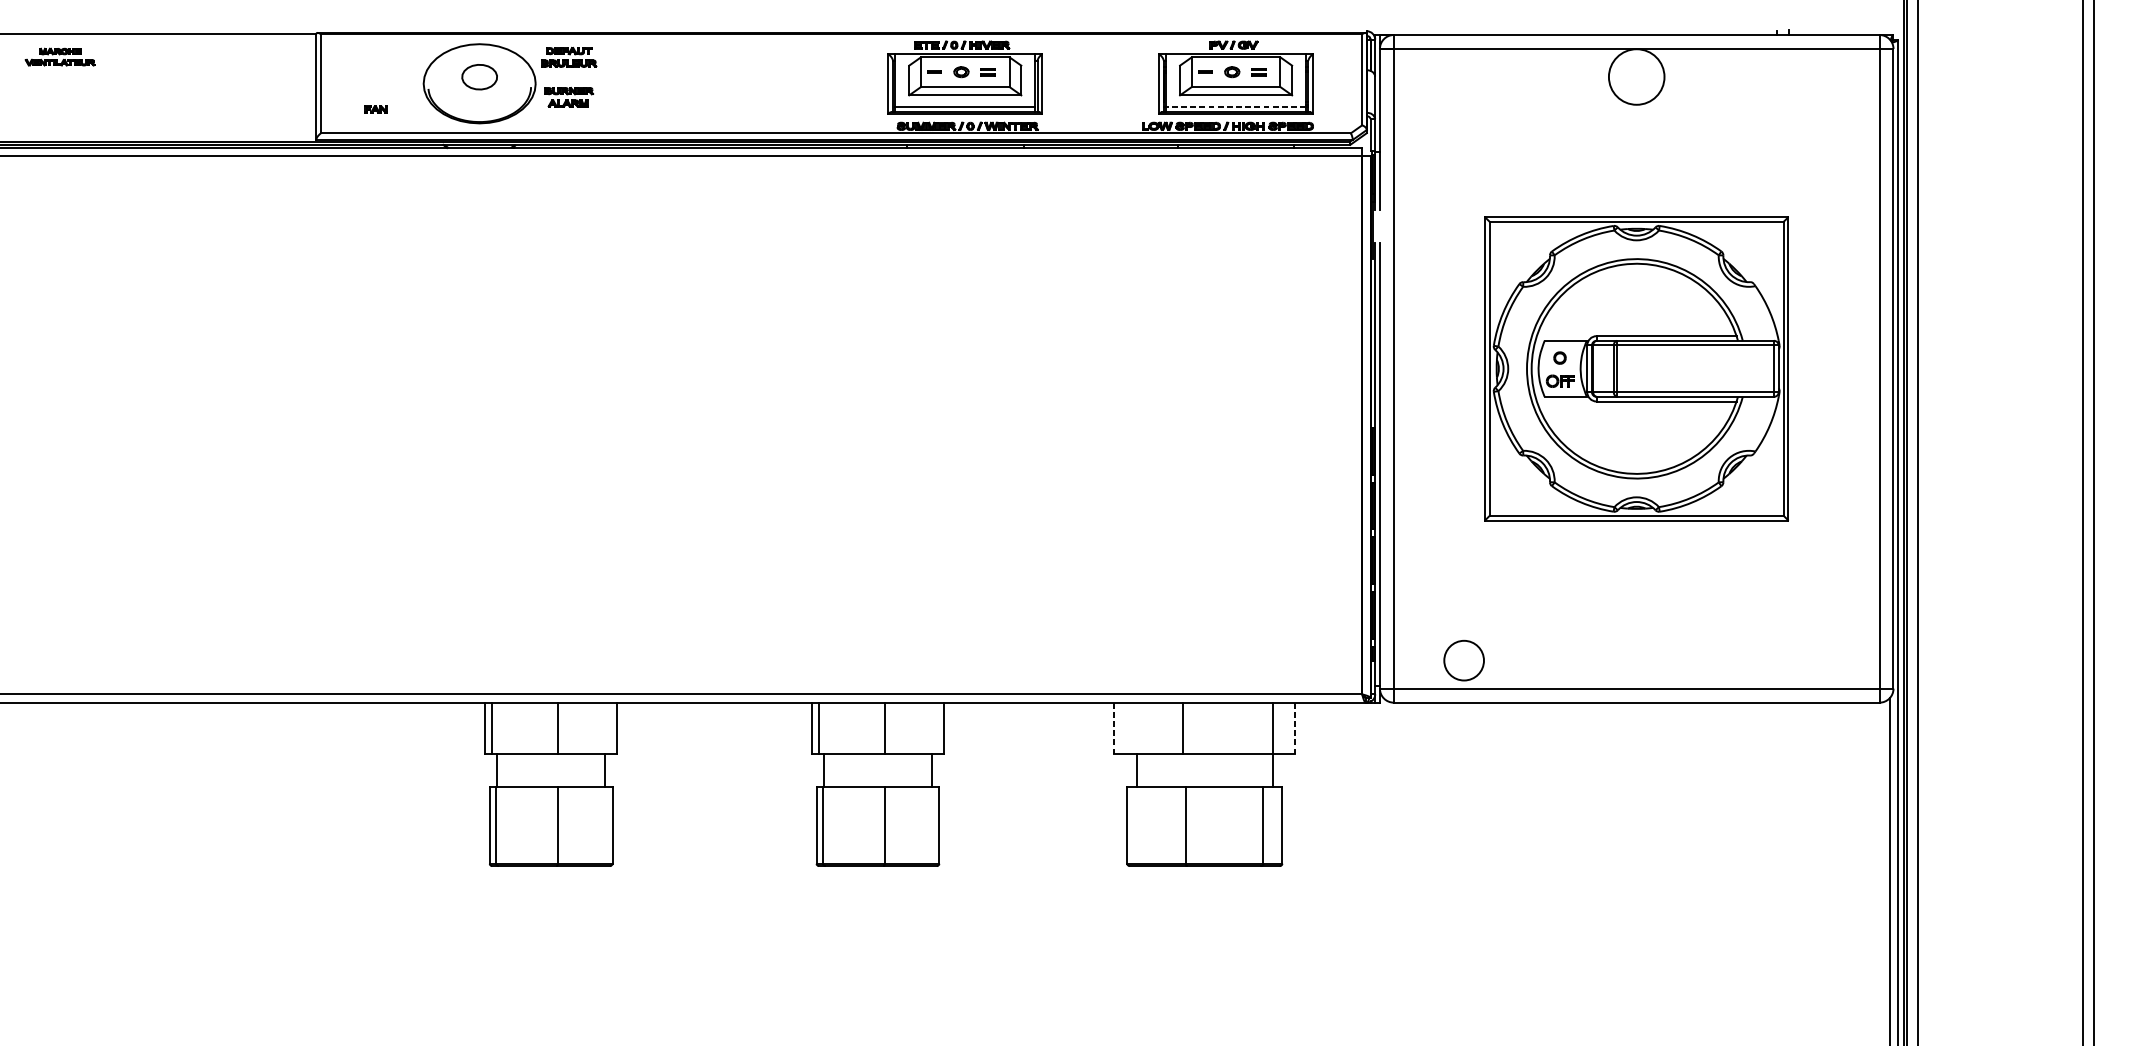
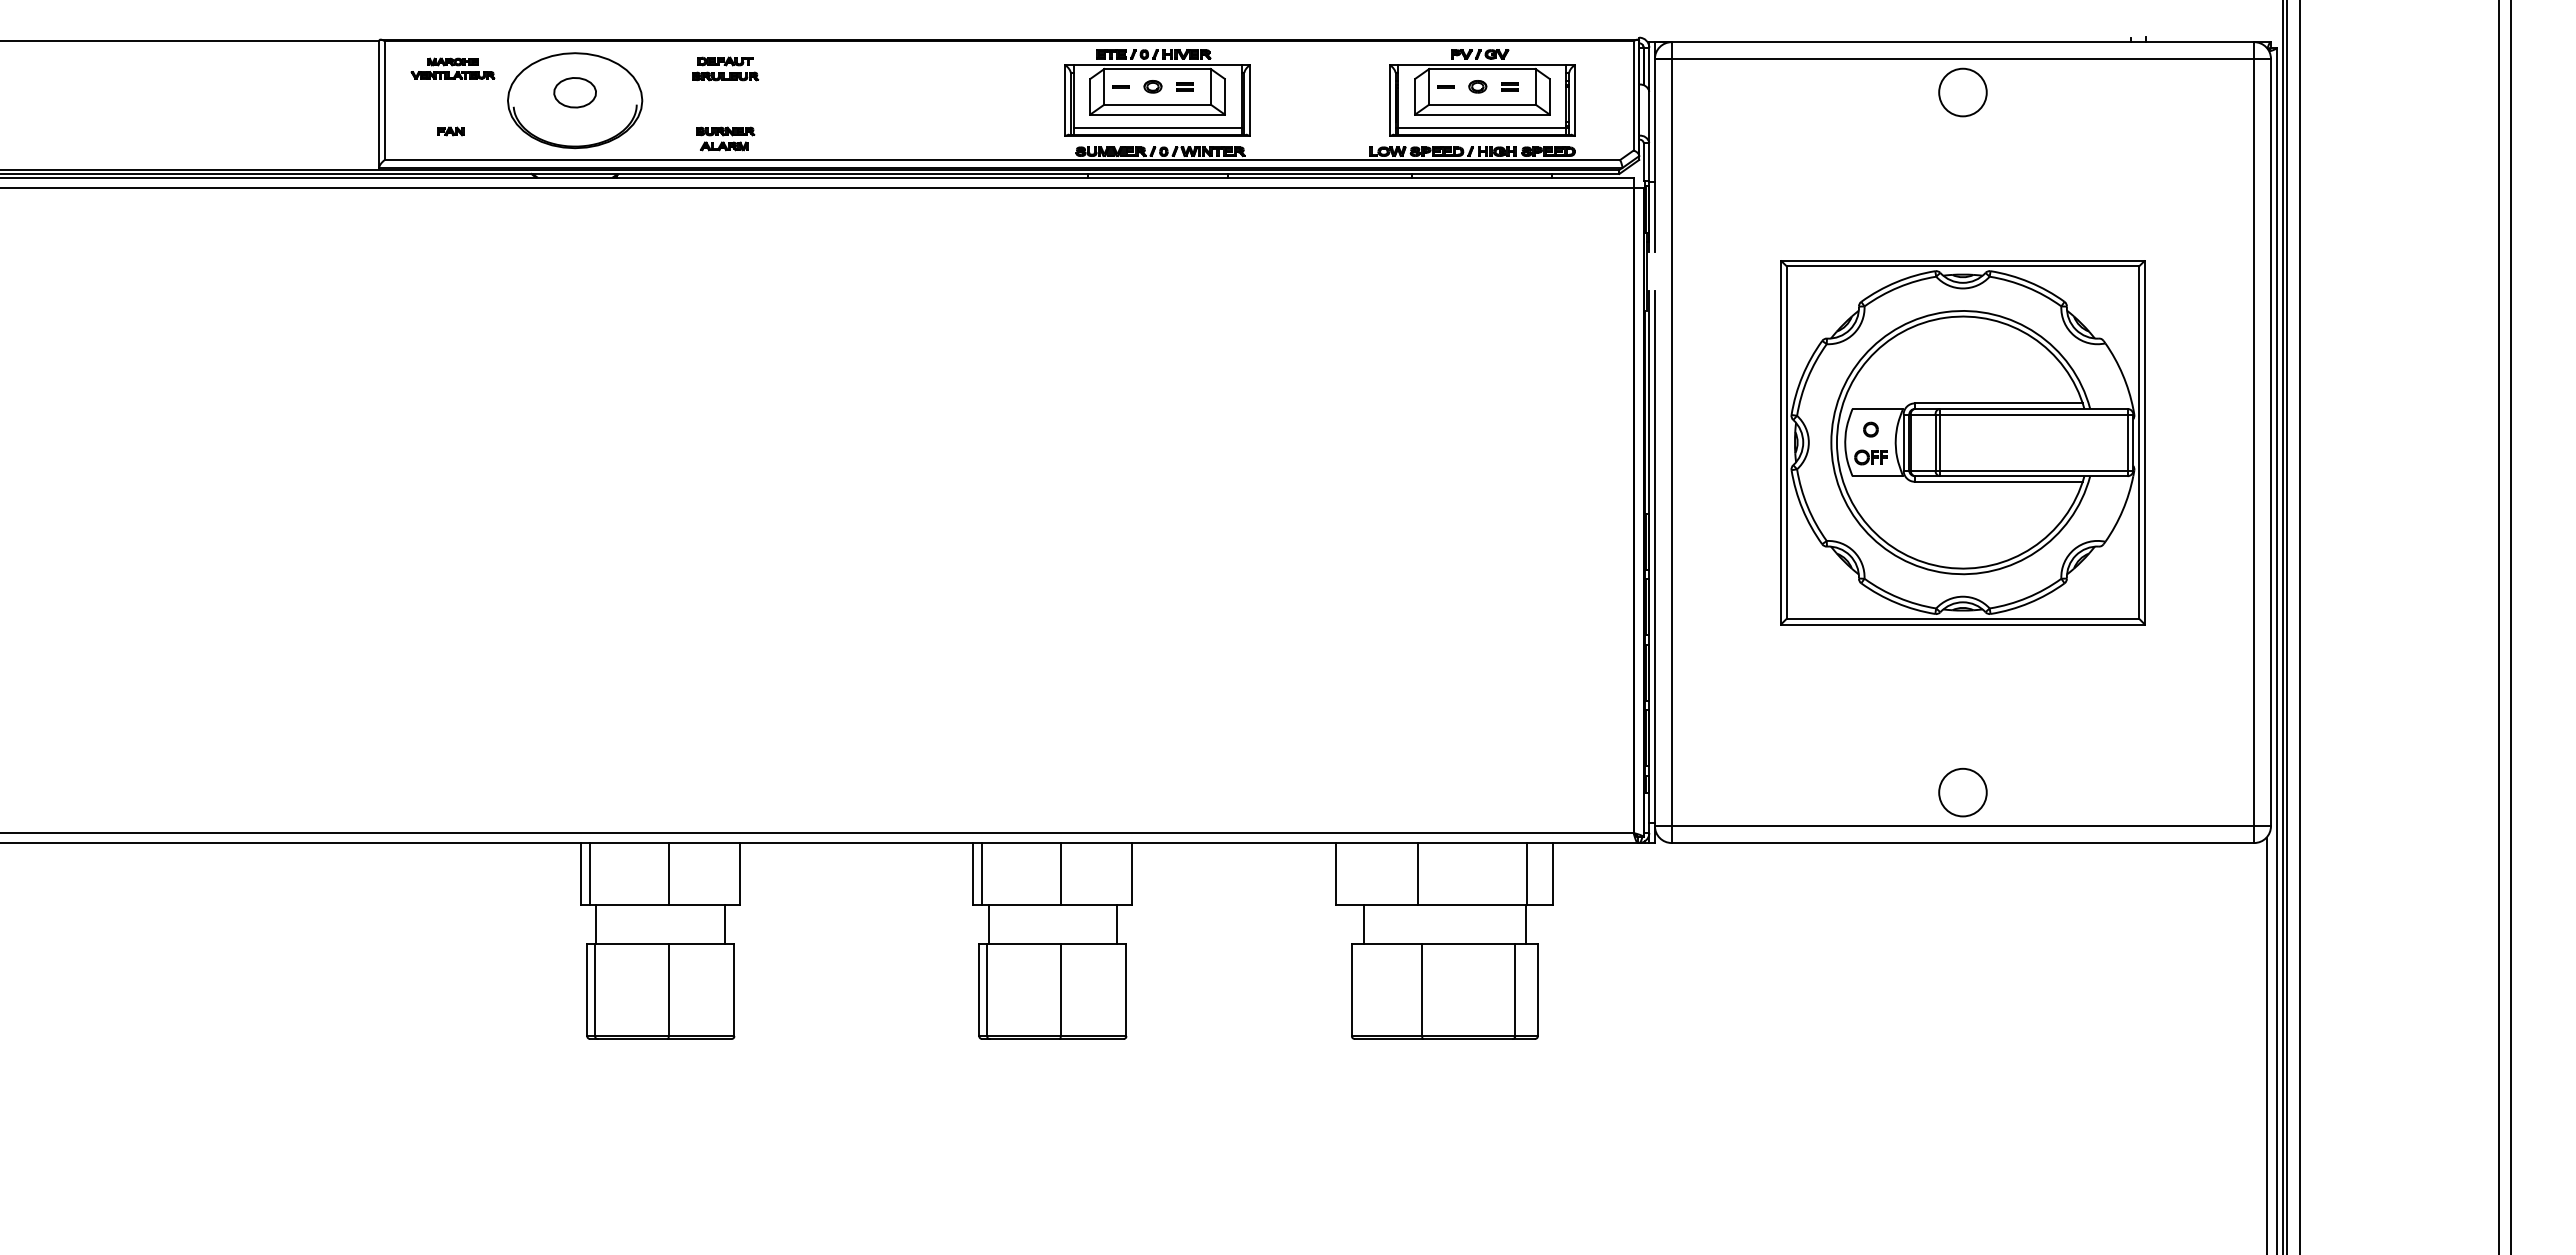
part: (59, 56) -> (452, 68), moved
part: (569, 56) -> (725, 68), moved
circle: (1636, 76) -> (1962, 92), size x0.71
part: (569, 96) -> (725, 138), moved
line: (1235, 106) -> (1481, 128), dashed -> solid
circle: (1463, 660) -> (1962, 792), moved
line: (1114, 728) -> (1336, 873), dashed -> solid
line: (1295, 728) -> (1553, 873), dashed -> solid

